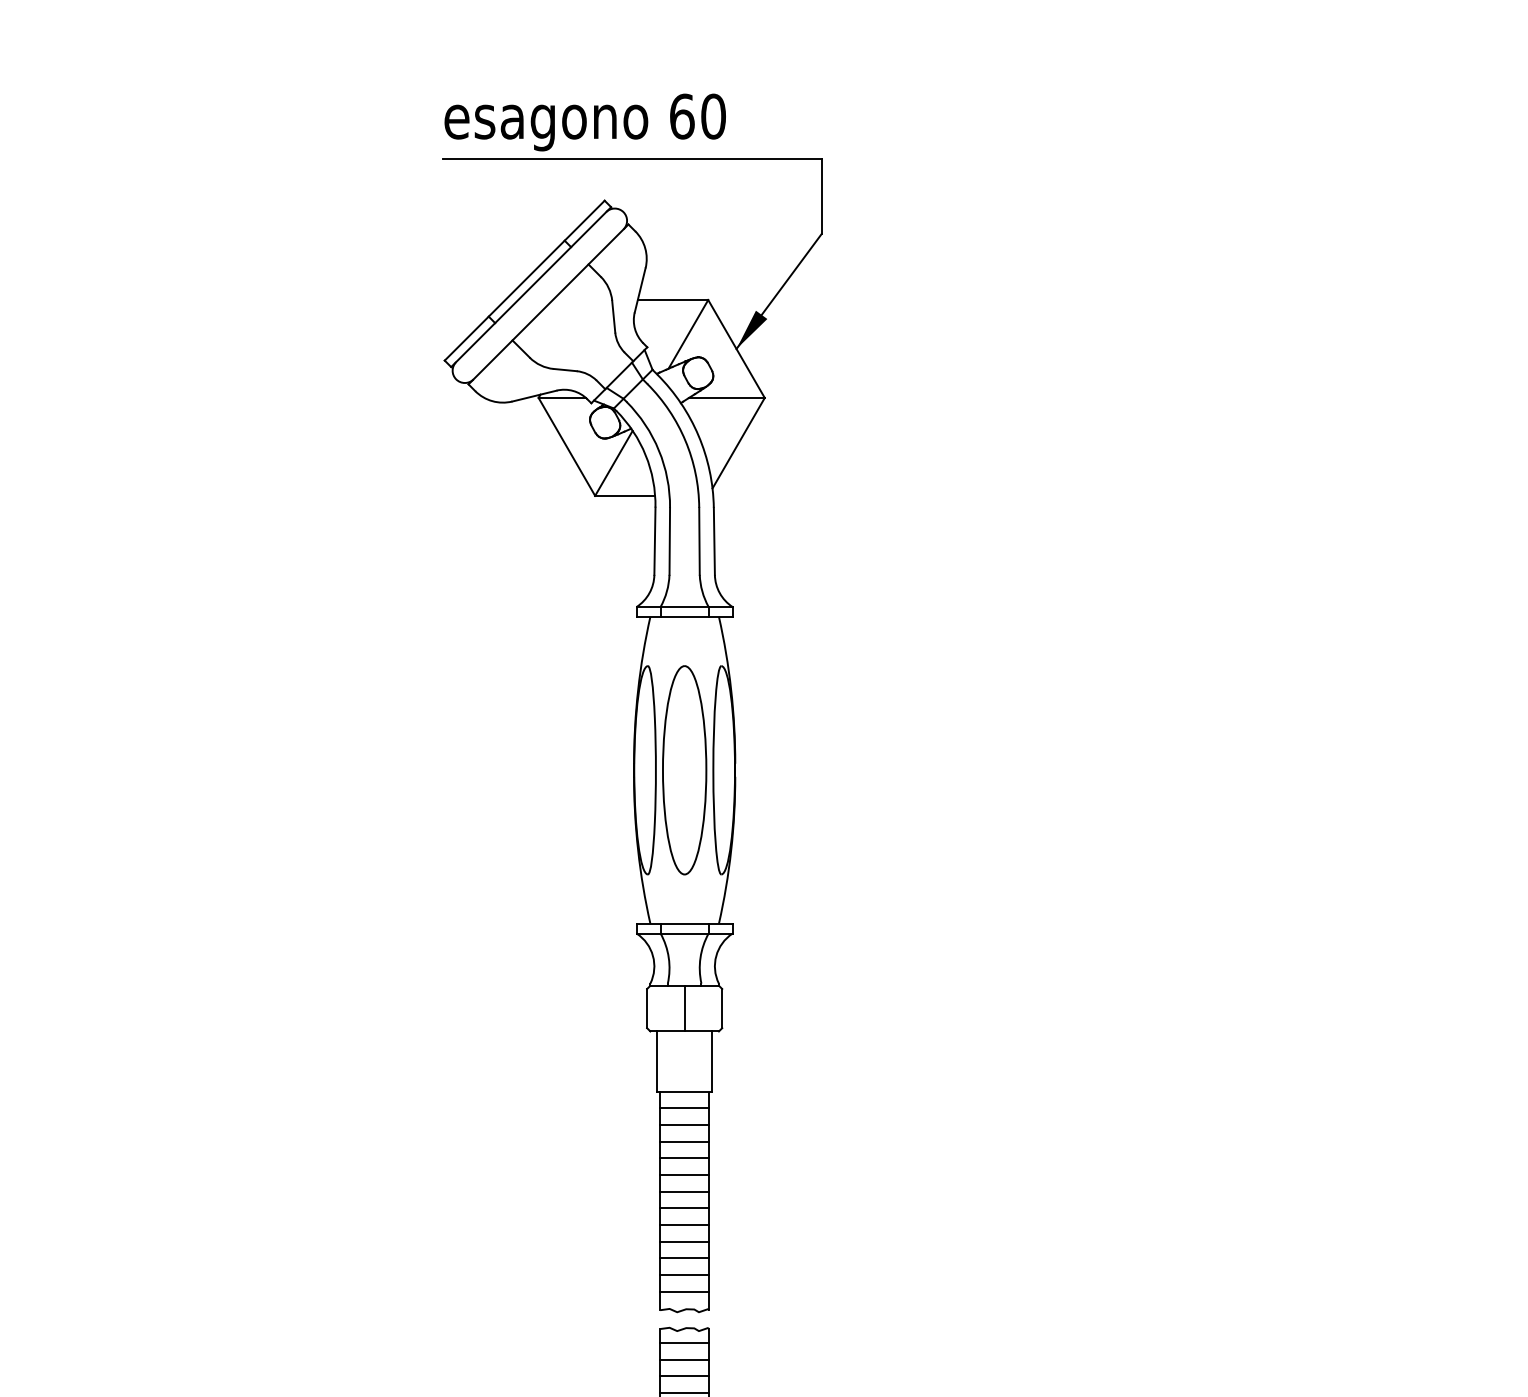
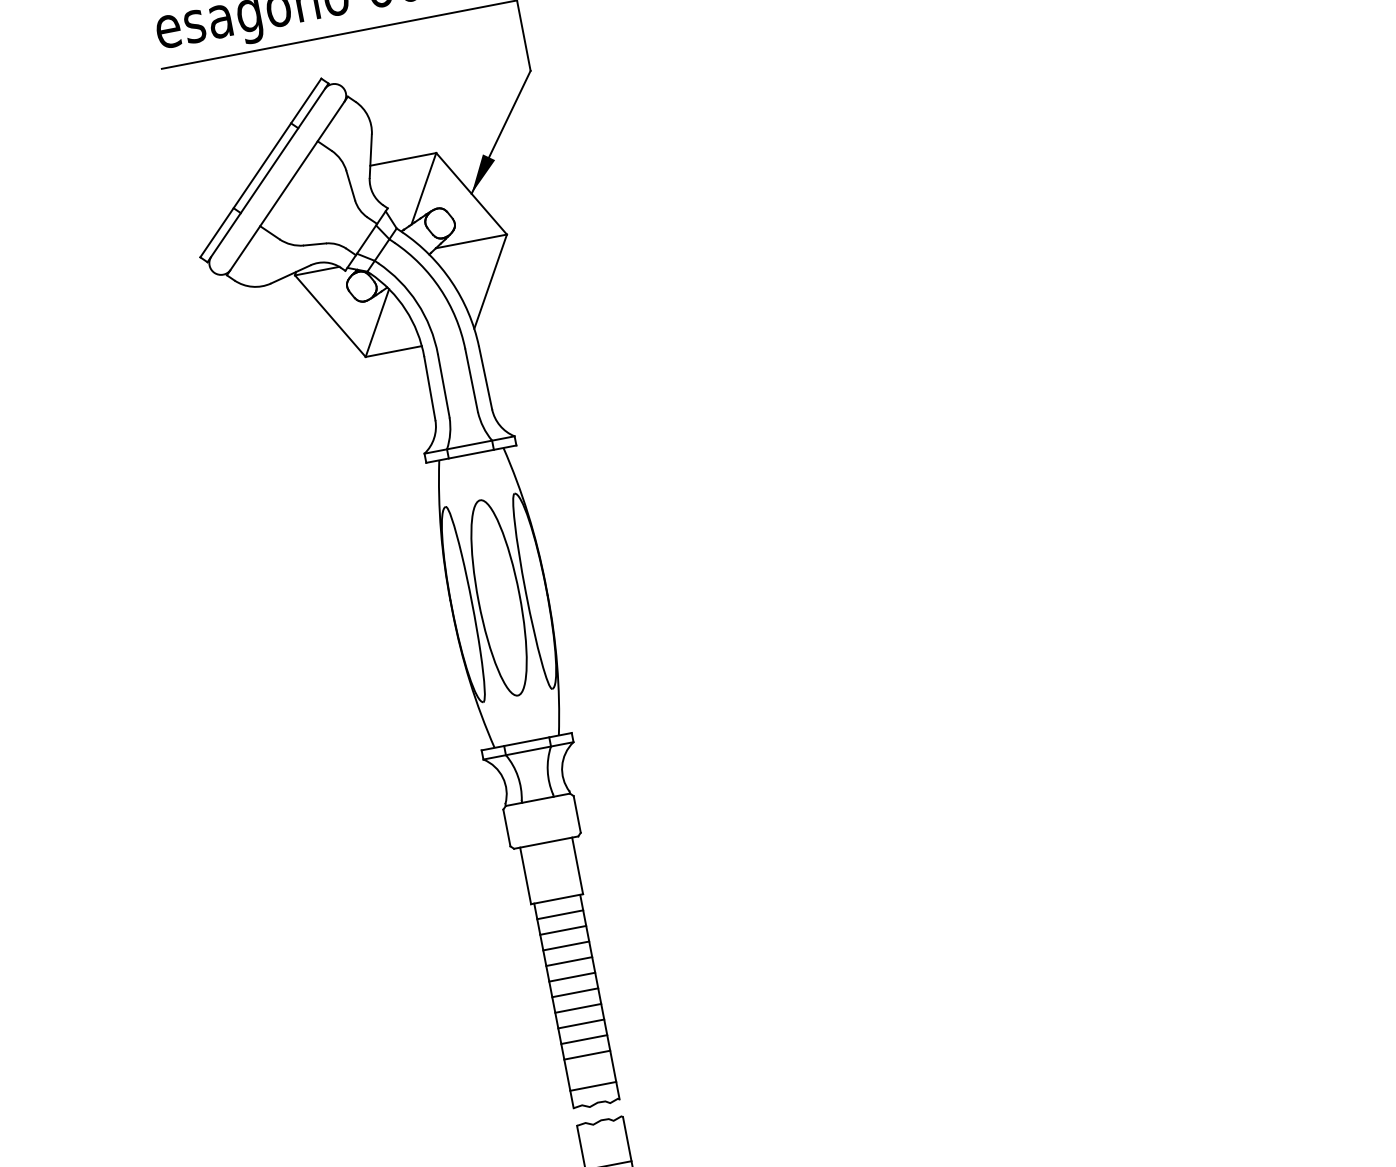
line: (684, 1008) -> (541, 821), removed
line: (684, 1274) -> (589, 1070), removed
line: (684, 1342) -> (602, 1134), removed
line: (684, 1359) -> (605, 1150), removed

